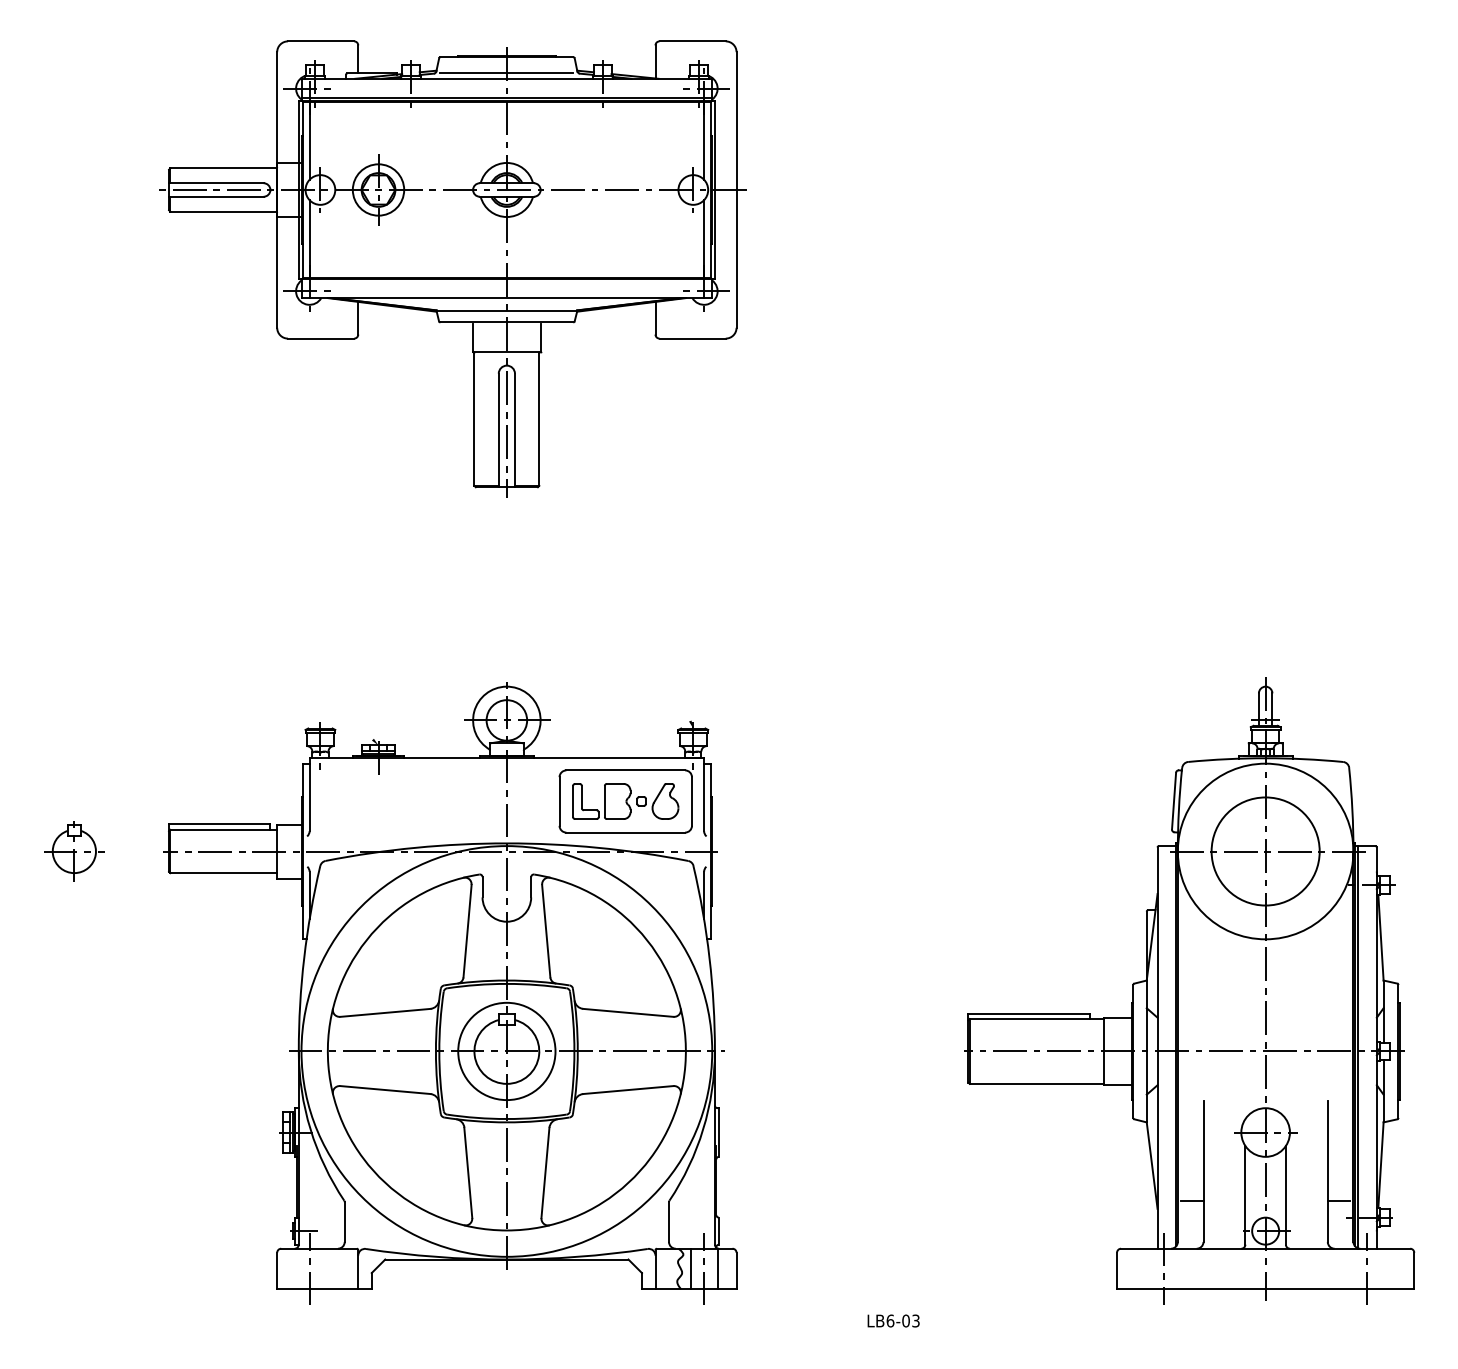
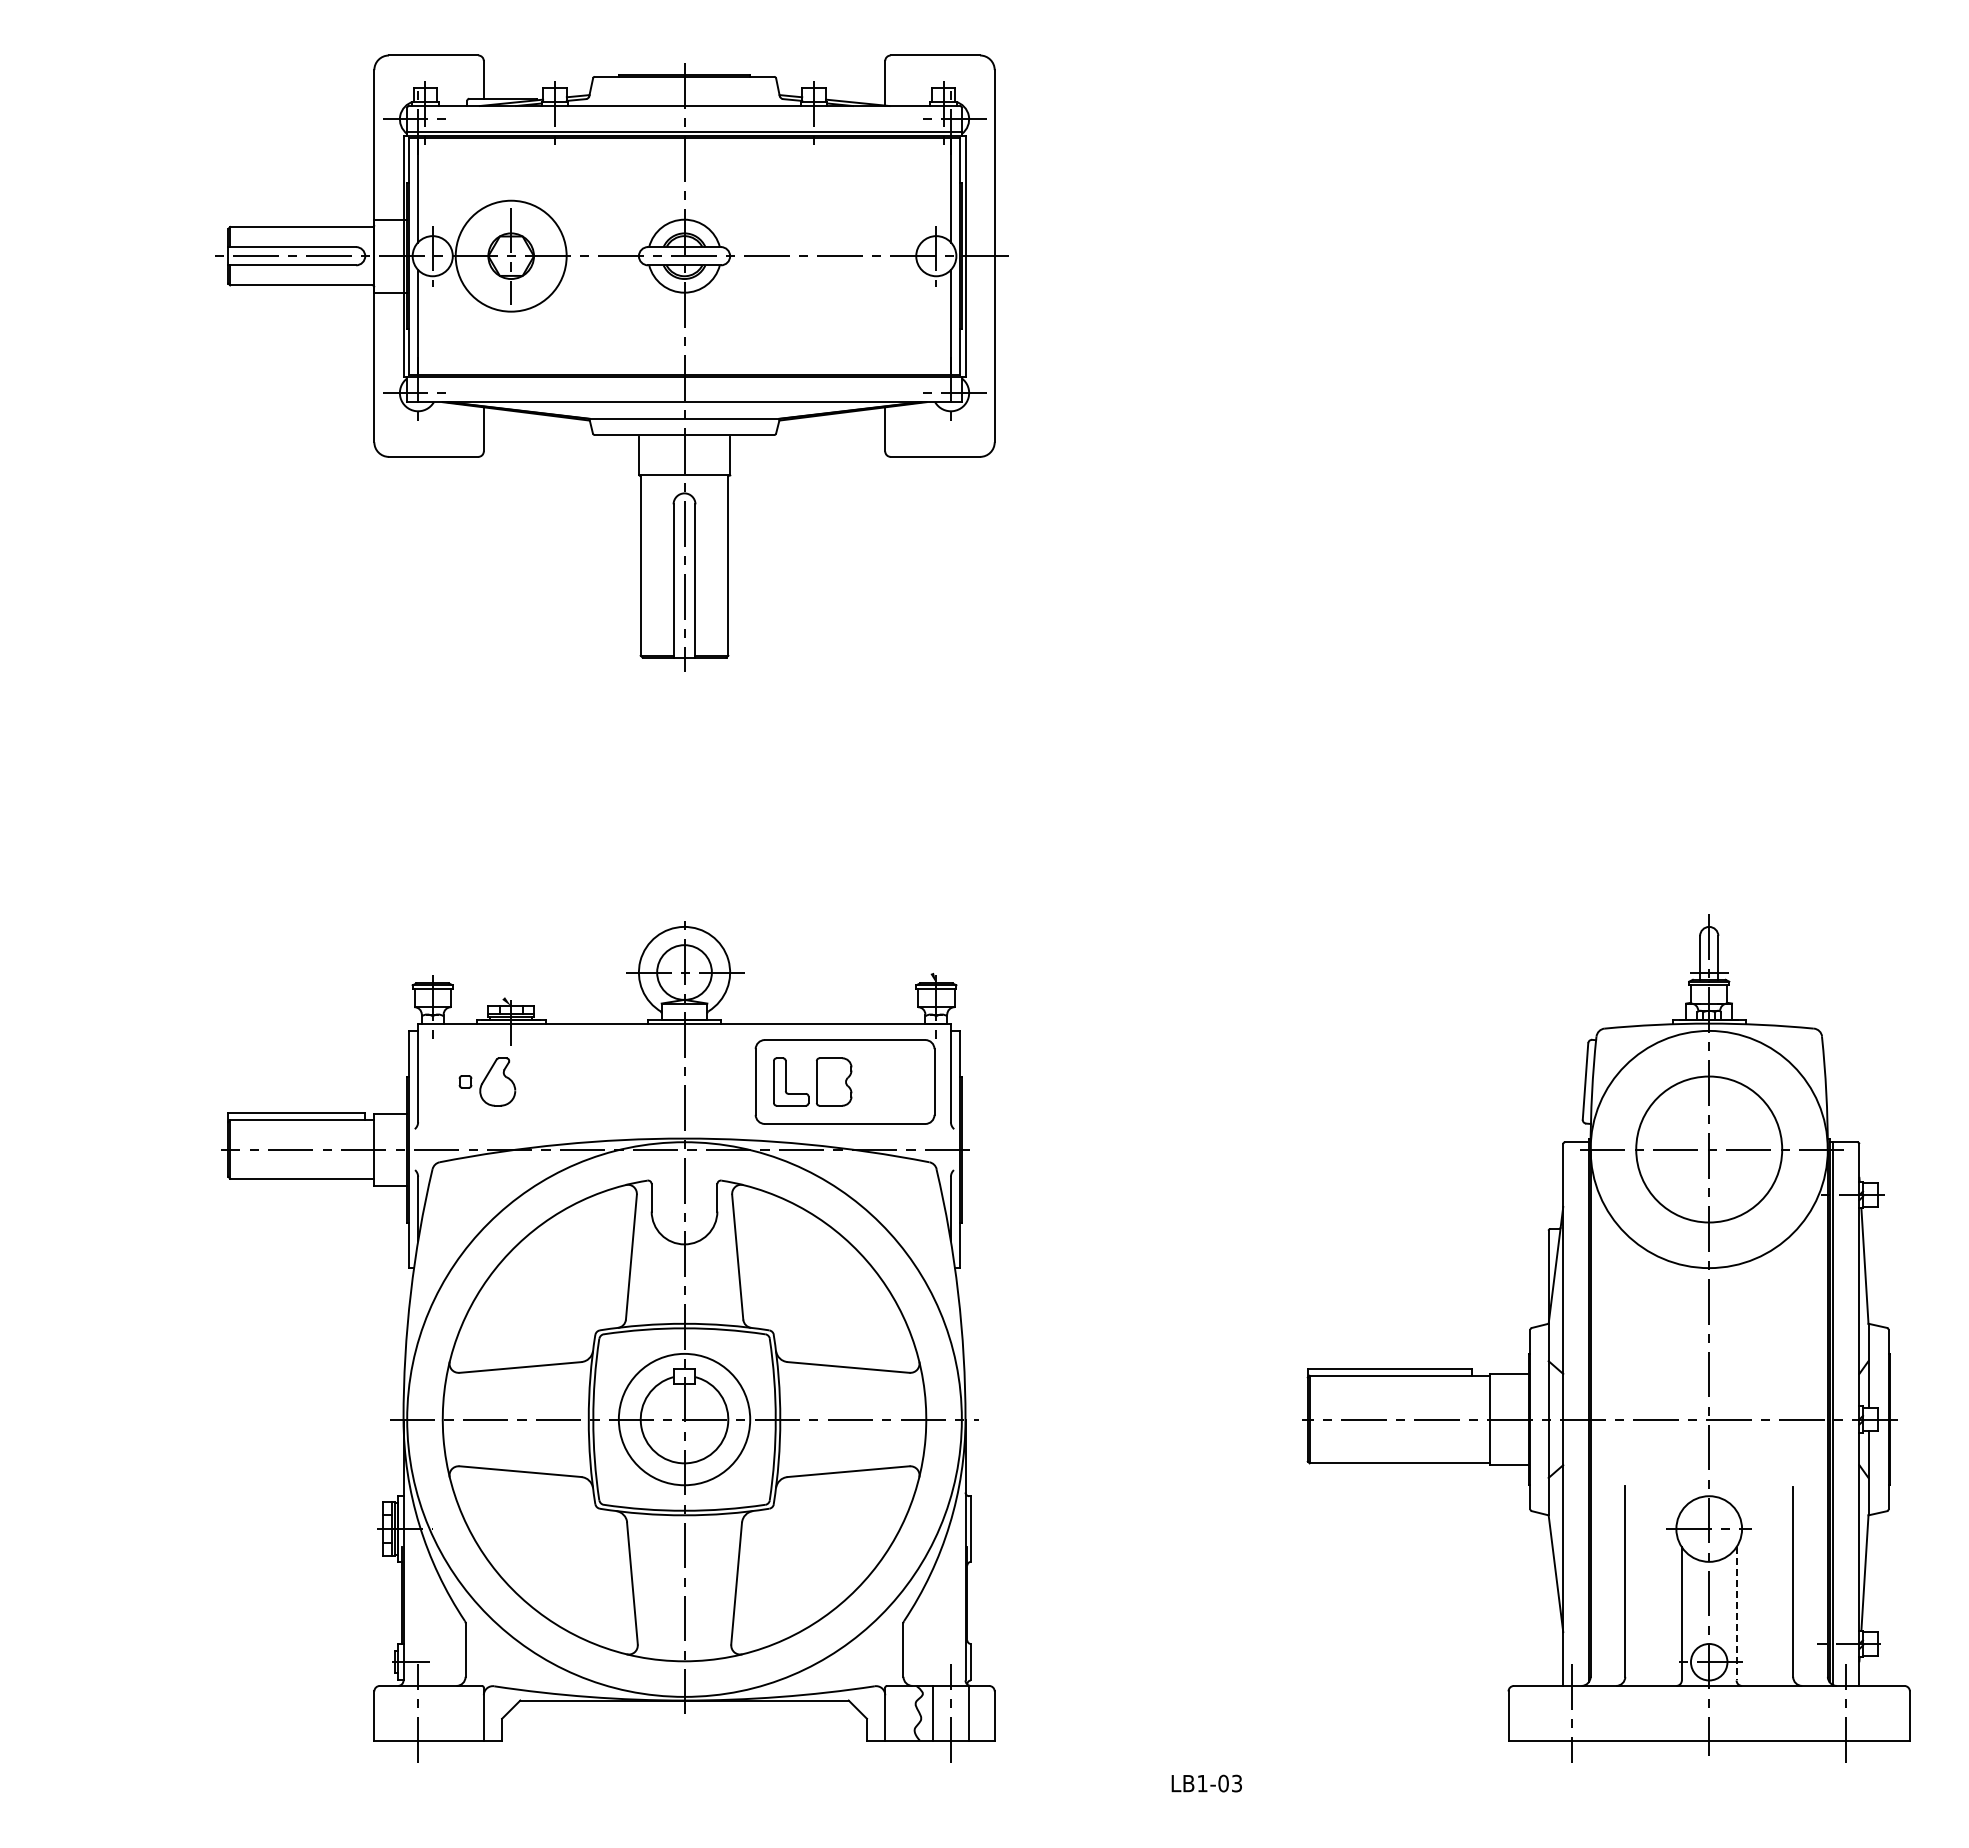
line: (506, 73) -> (684, 98), removed
circle: (378, 189) -> (510, 255), size x1.6
part: (657, 801) -> (487, 1081), moved
part: (74, 851) -> (100, 1149), removed
line: (1285, 1195) -> (1736, 1613), solid -> dashed
line: (1192, 1201) -> (1610, 1622), removed
line: (1339, 1201) -> (1808, 1622), removed
text: (890, 1320) -> (1202, 1783), LB6-03 -> LB1-03

